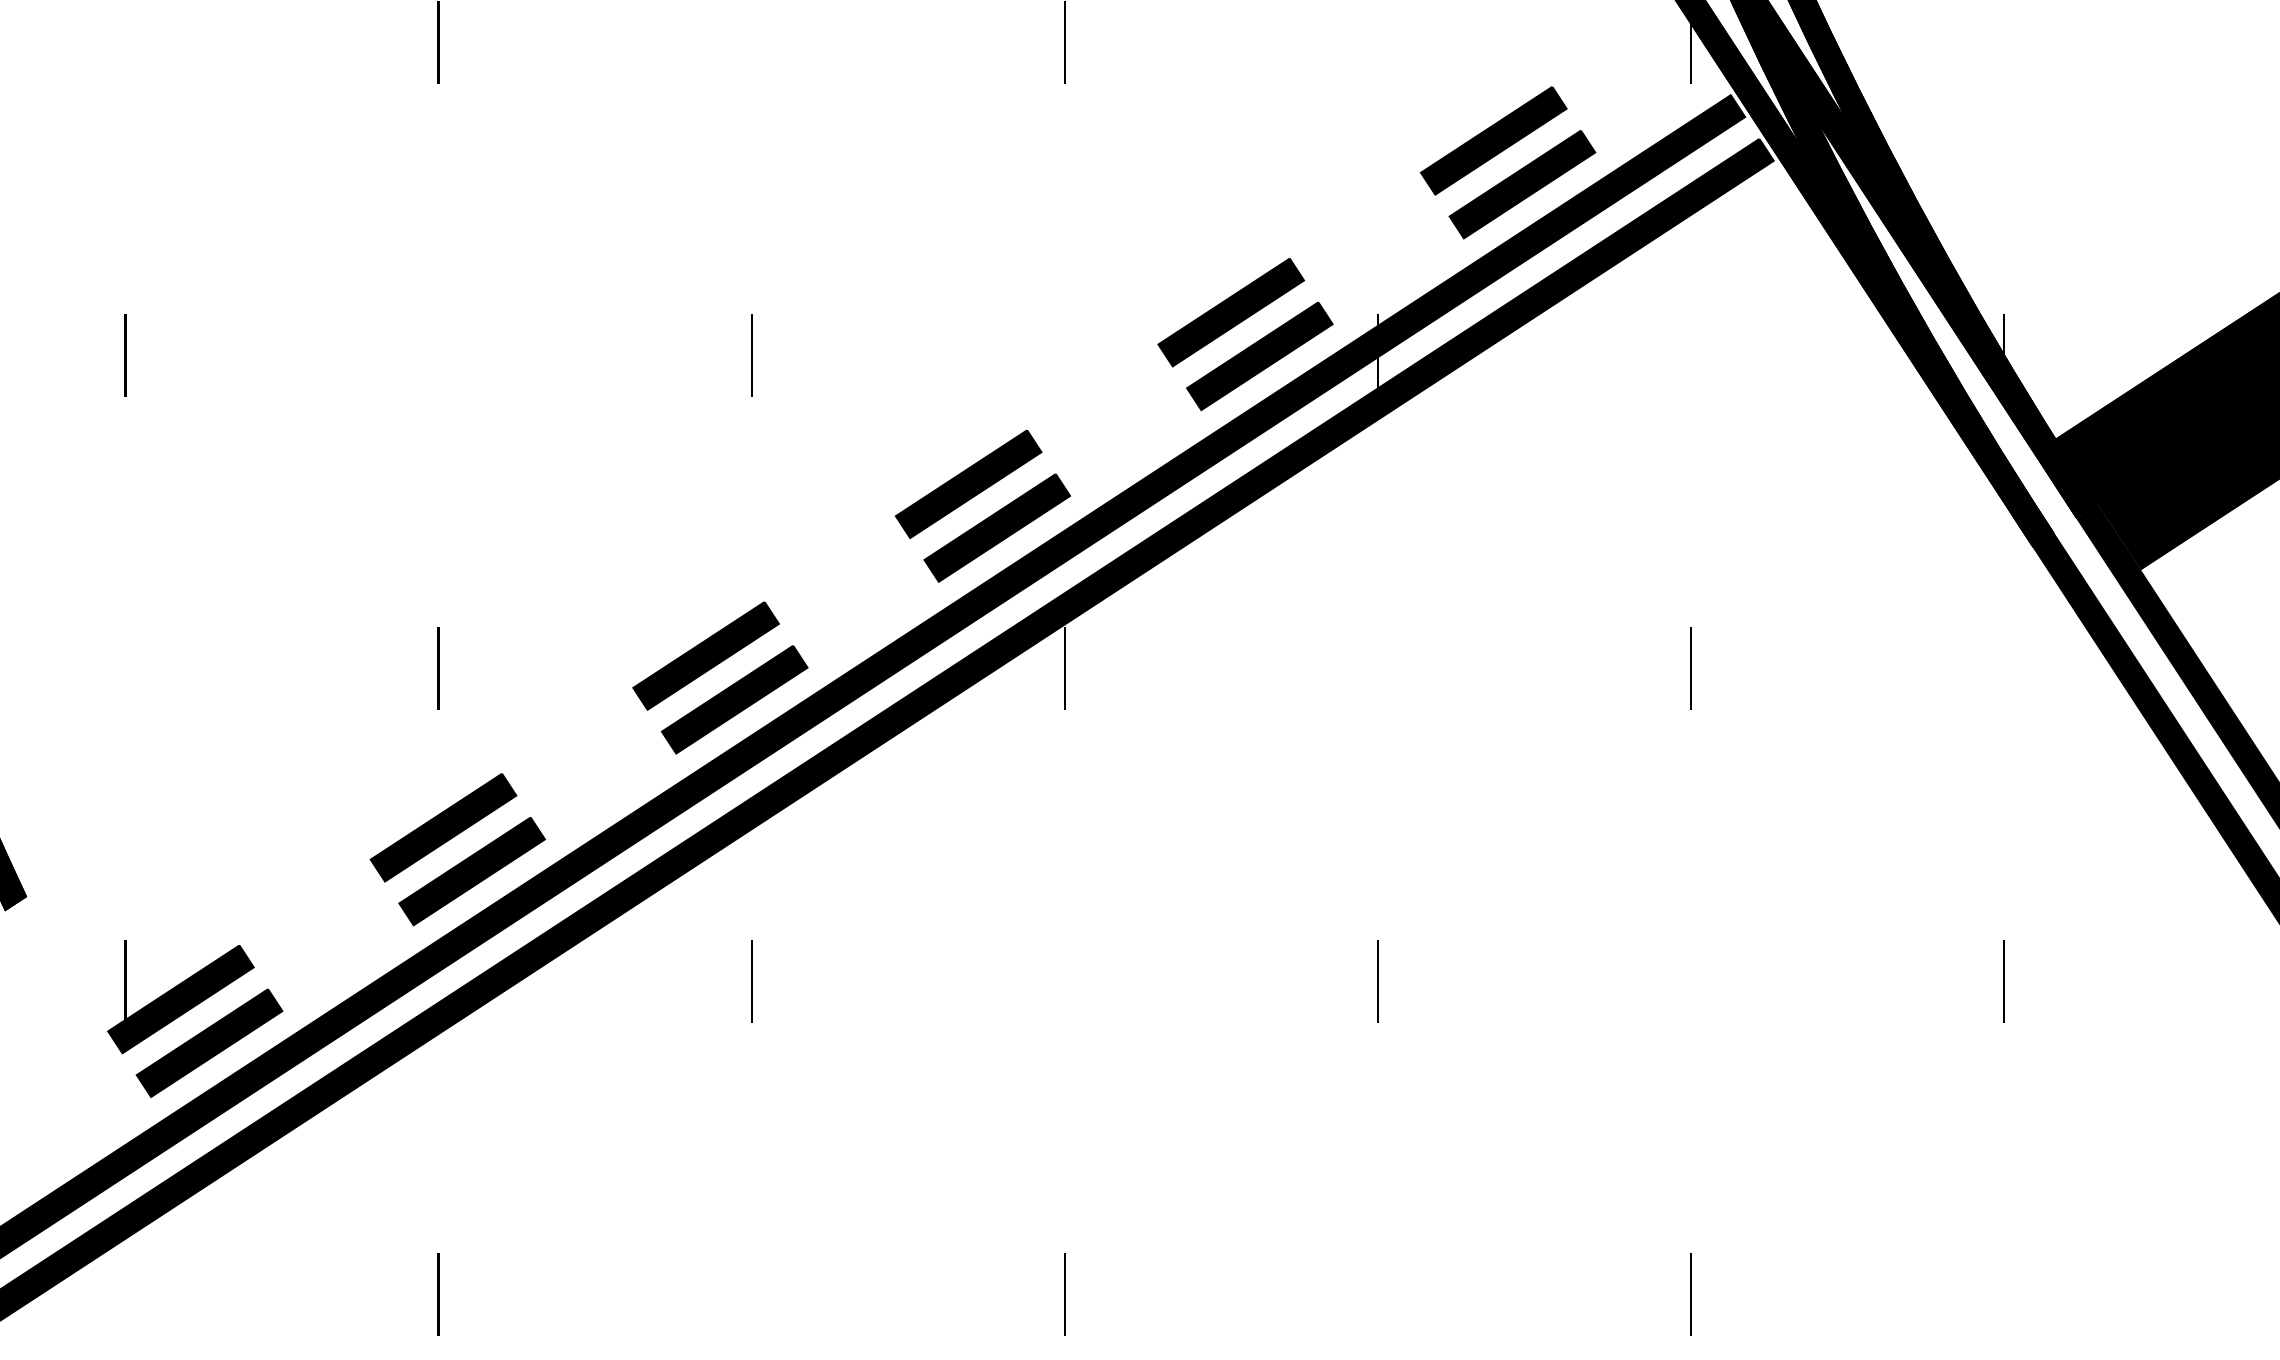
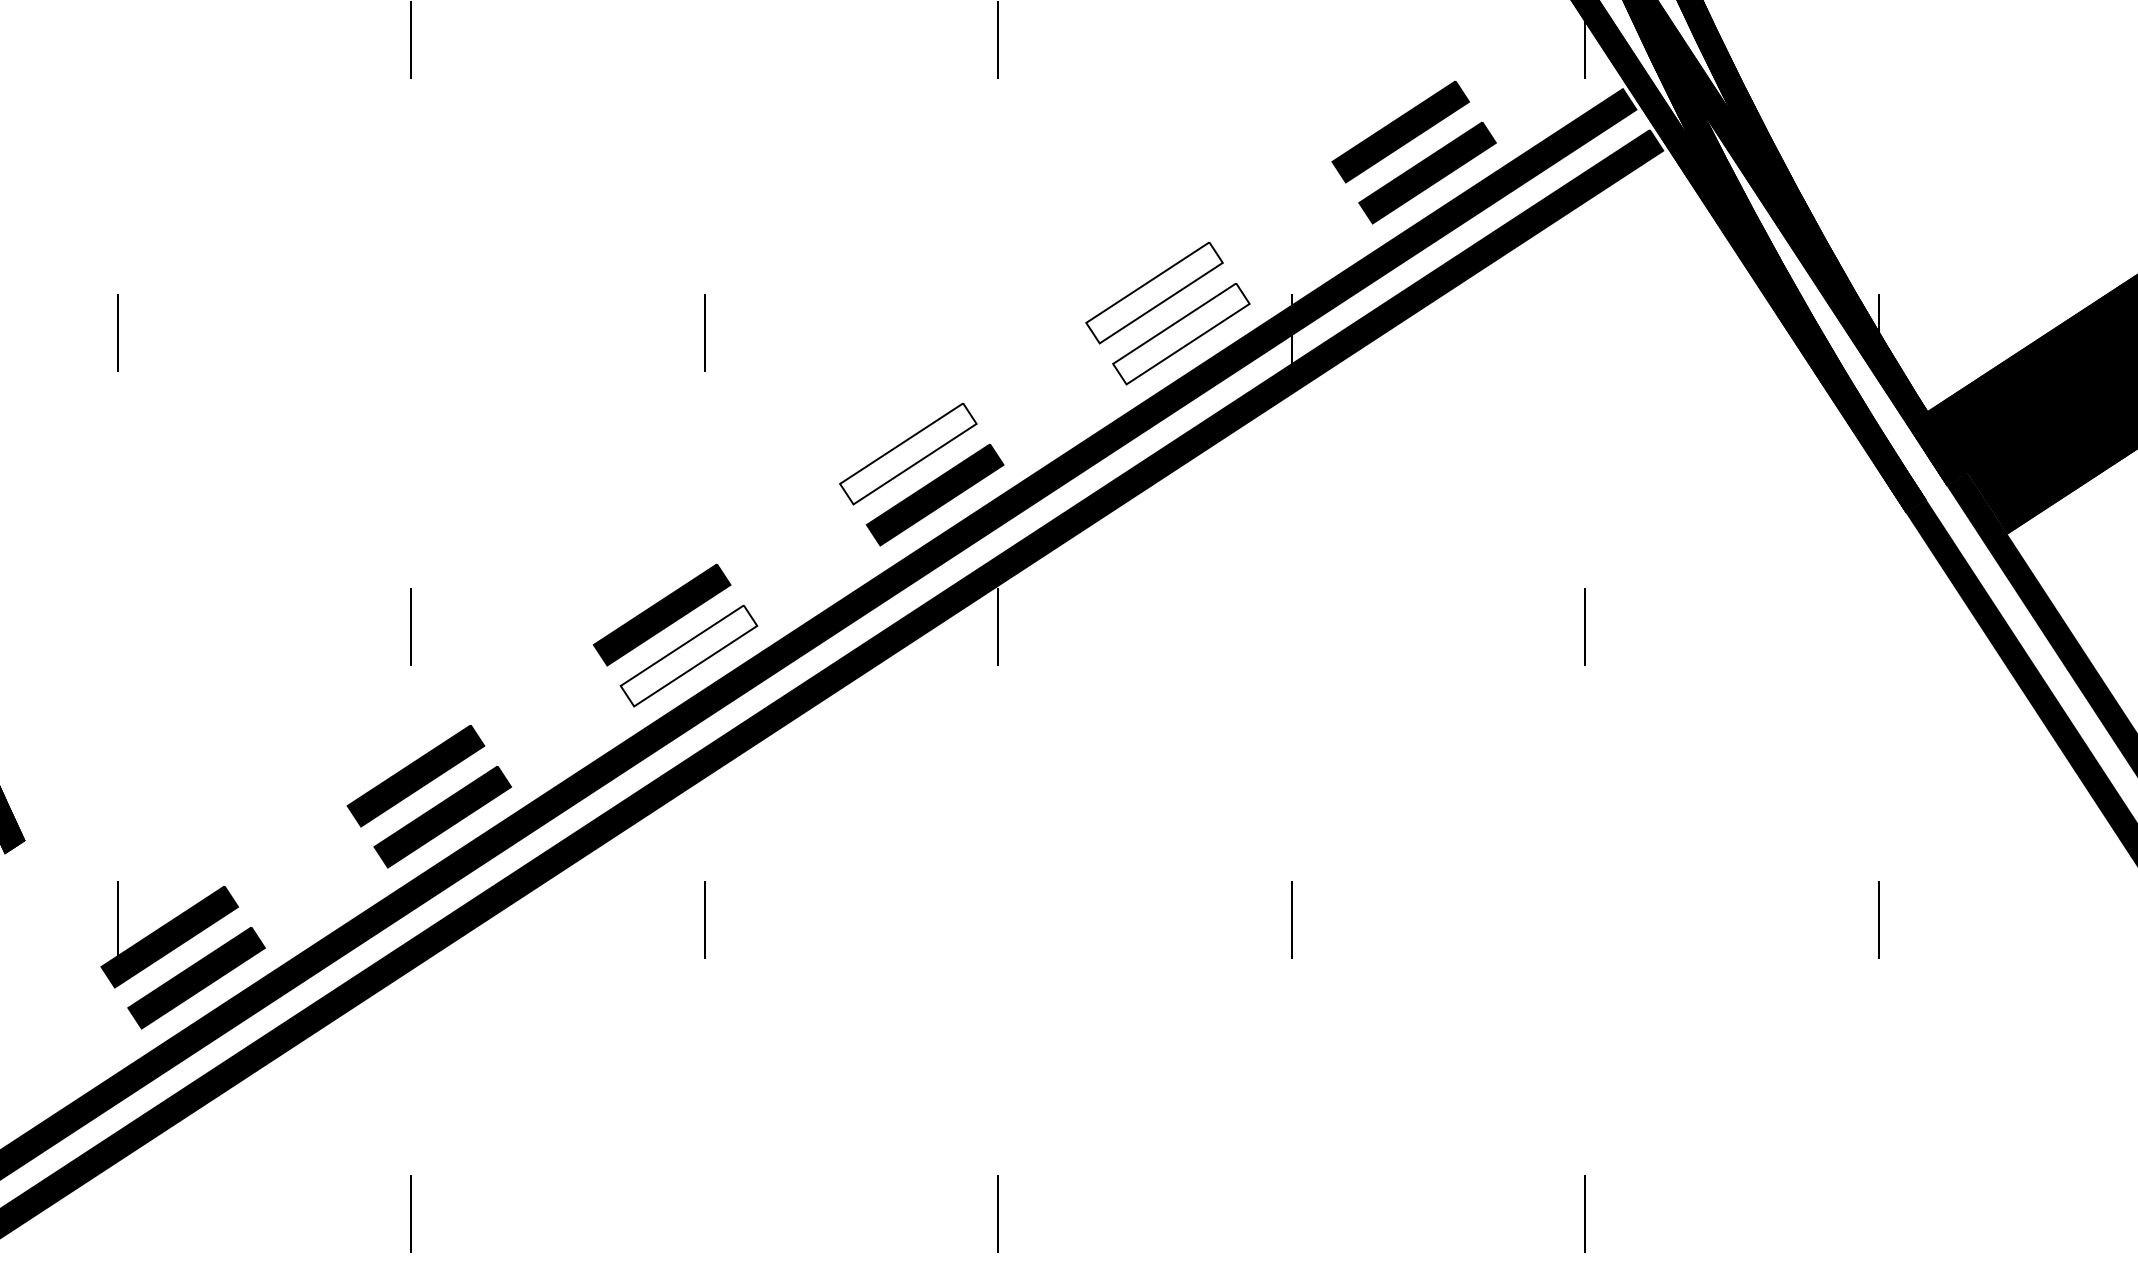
fill: (1231, 312) -> (1154, 292), removed
fill: (1259, 355) -> (1181, 333), removed
fill: (968, 483) -> (908, 453), removed
fill: (734, 699) -> (688, 655), removed

